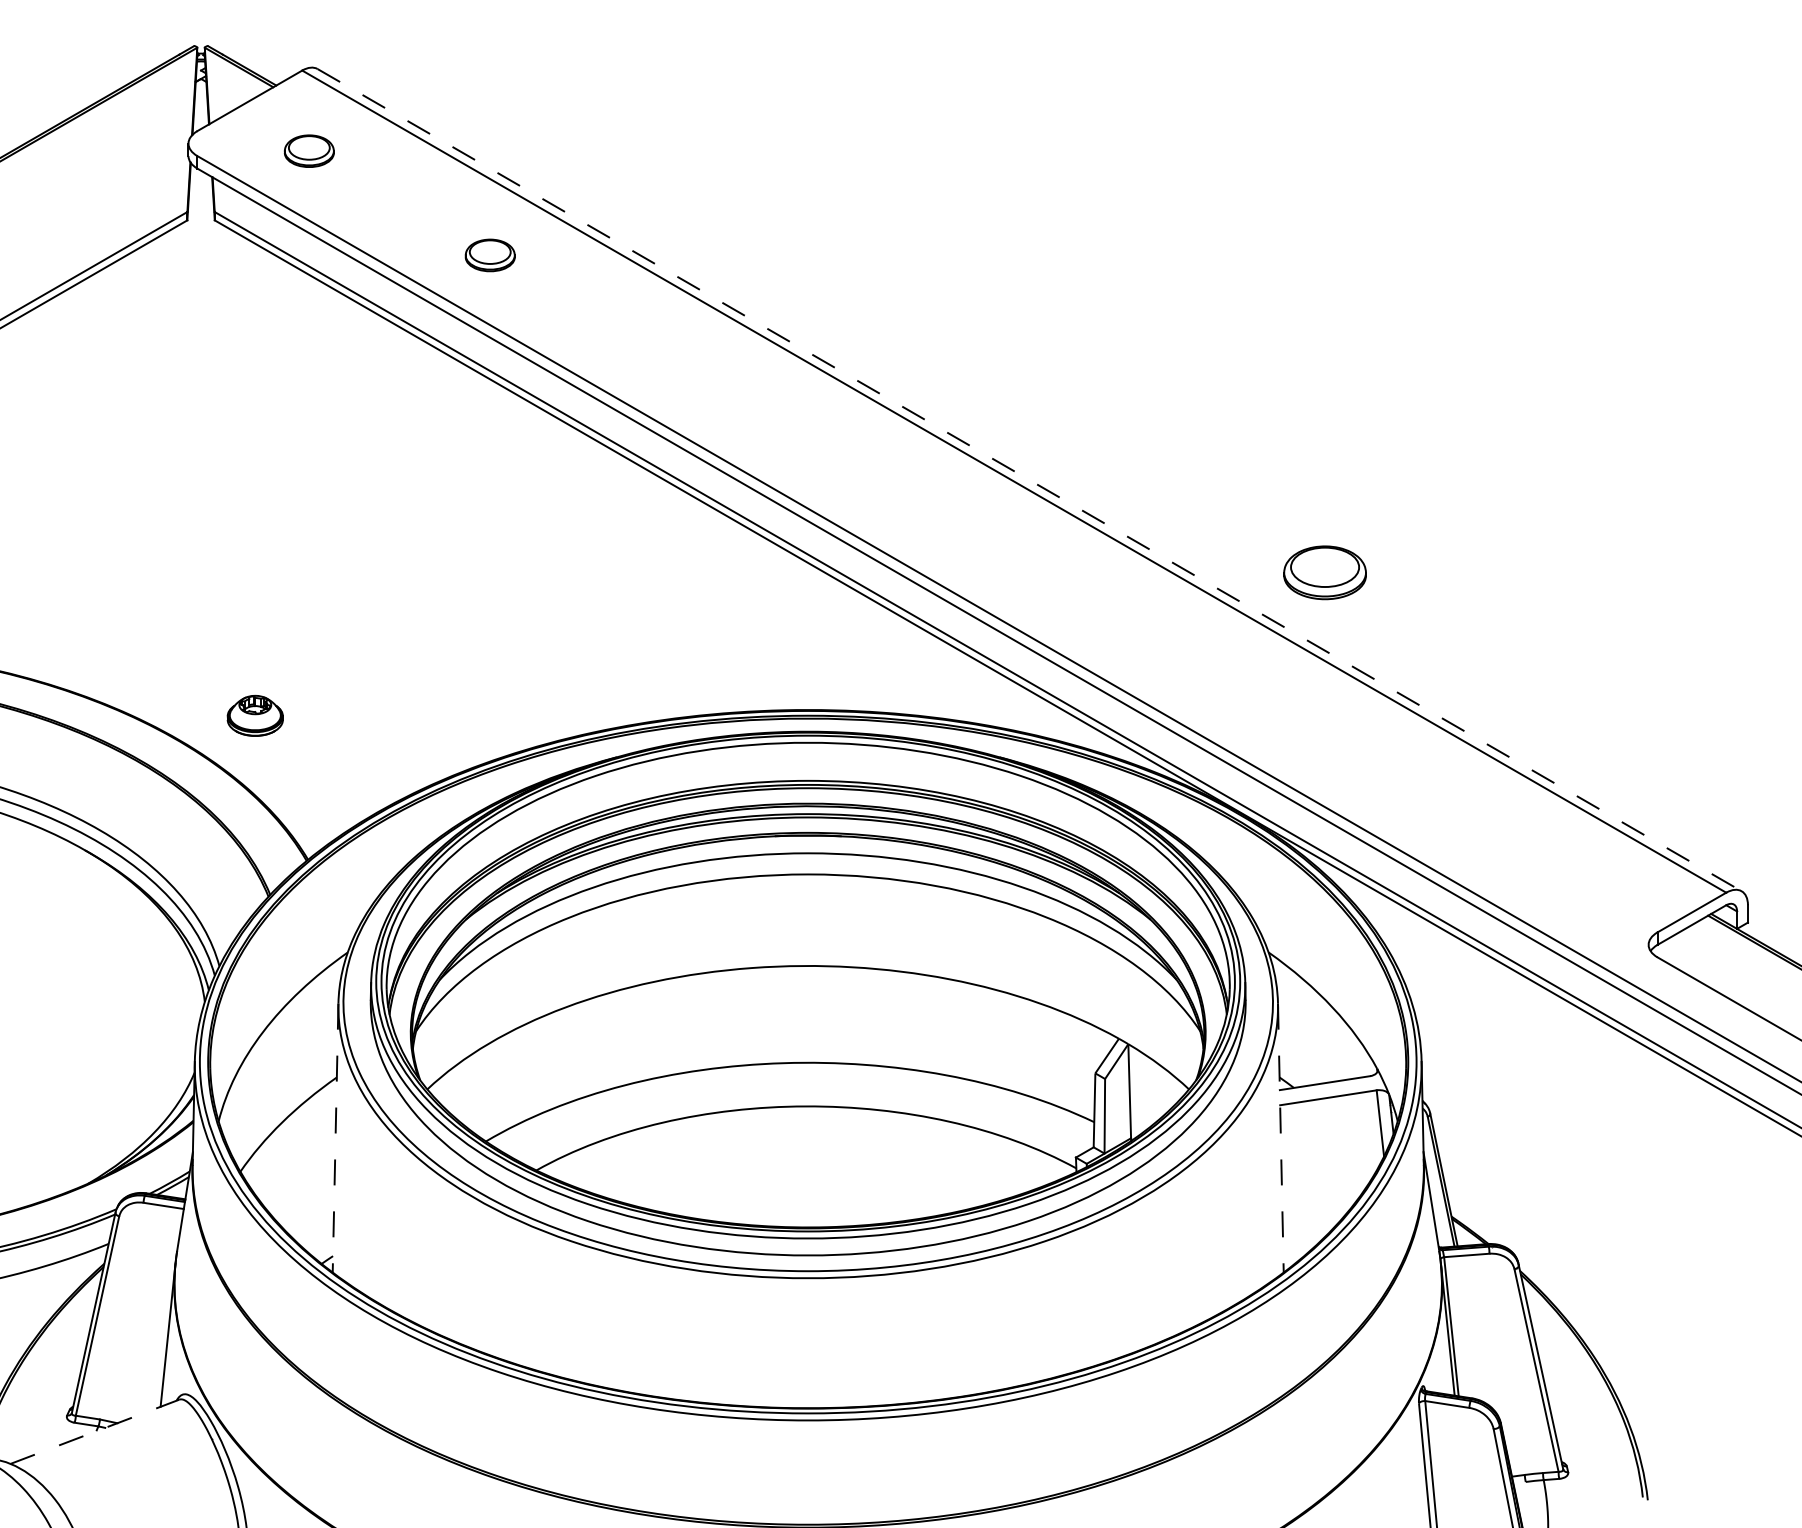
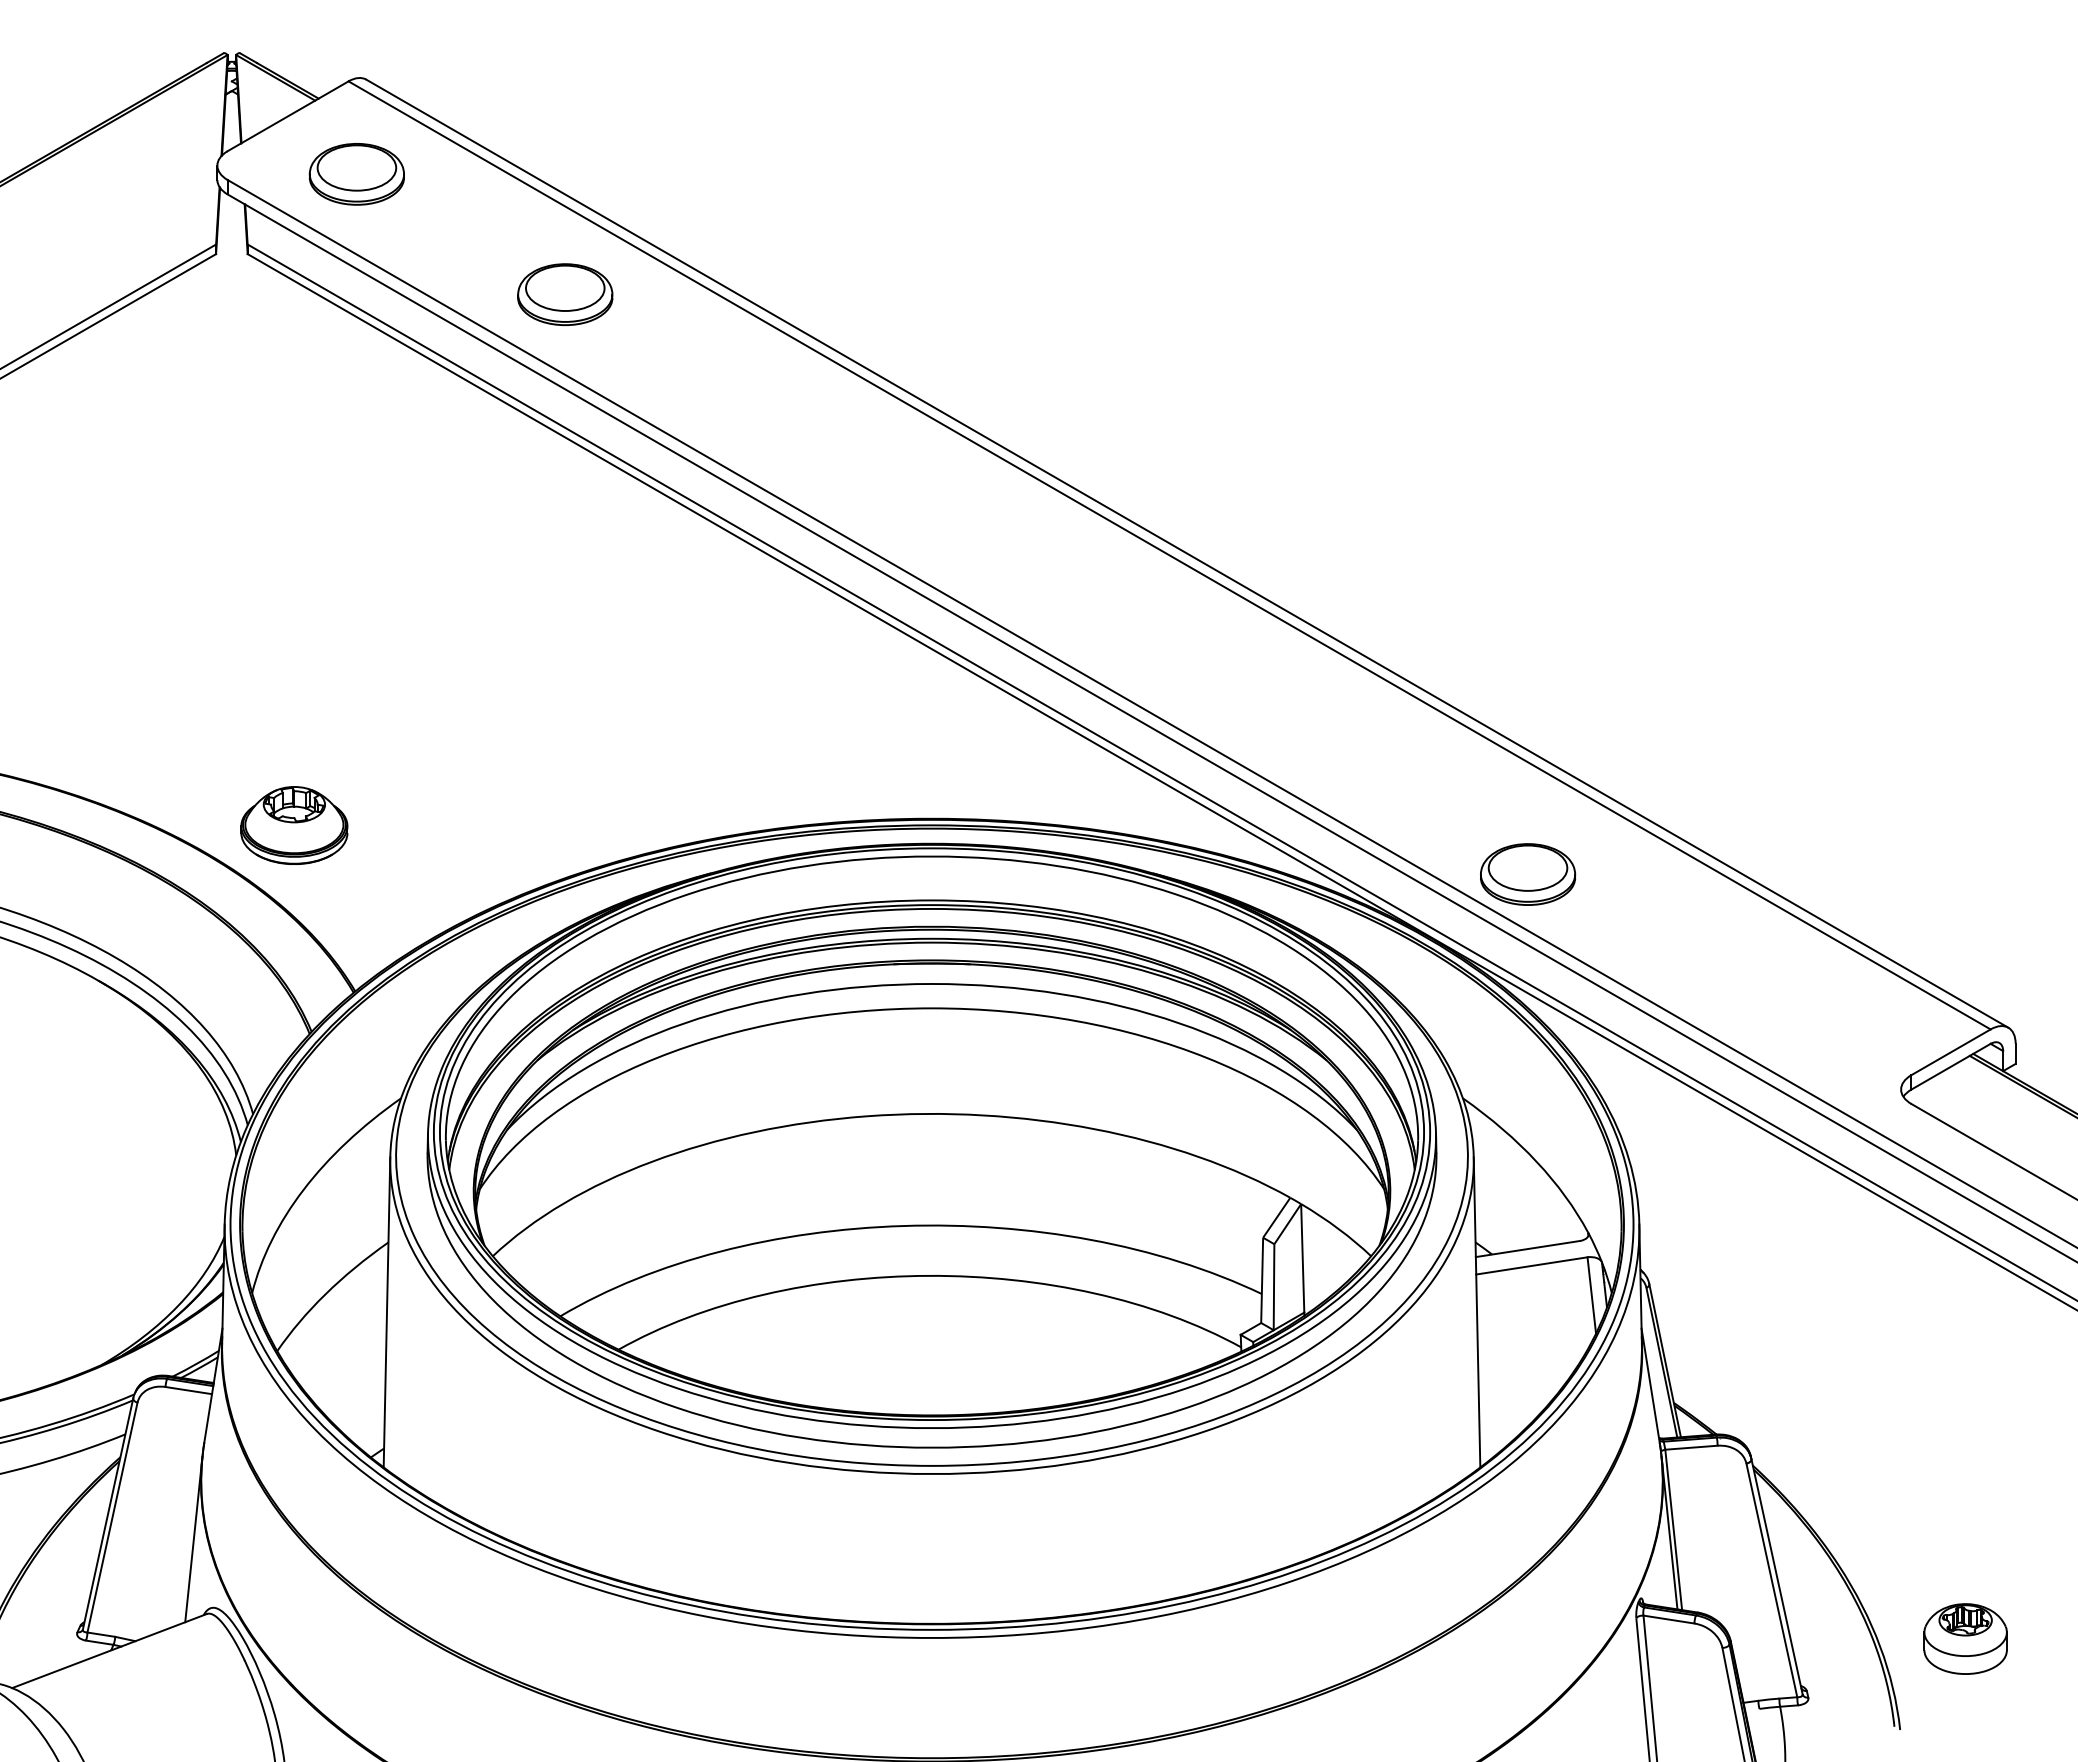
part: (309, 151) -> (356, 174), size x1.67
part: (490, 255) -> (565, 294), size x1.67
line: (1029, 479) -> (1187, 553), dashed -> solid
part: (1325, 572) -> (1528, 874), moved
part: (255, 715) -> (294, 825), size x1.67
line: (335, 1138) -> (386, 1312), dashed -> solid
line: (1281, 1138) -> (1477, 1312), dashed -> solid
part: (1704, 1420) -> (1965, 1638), added
line: (94, 1431) -> (109, 1650), dashed -> solid

